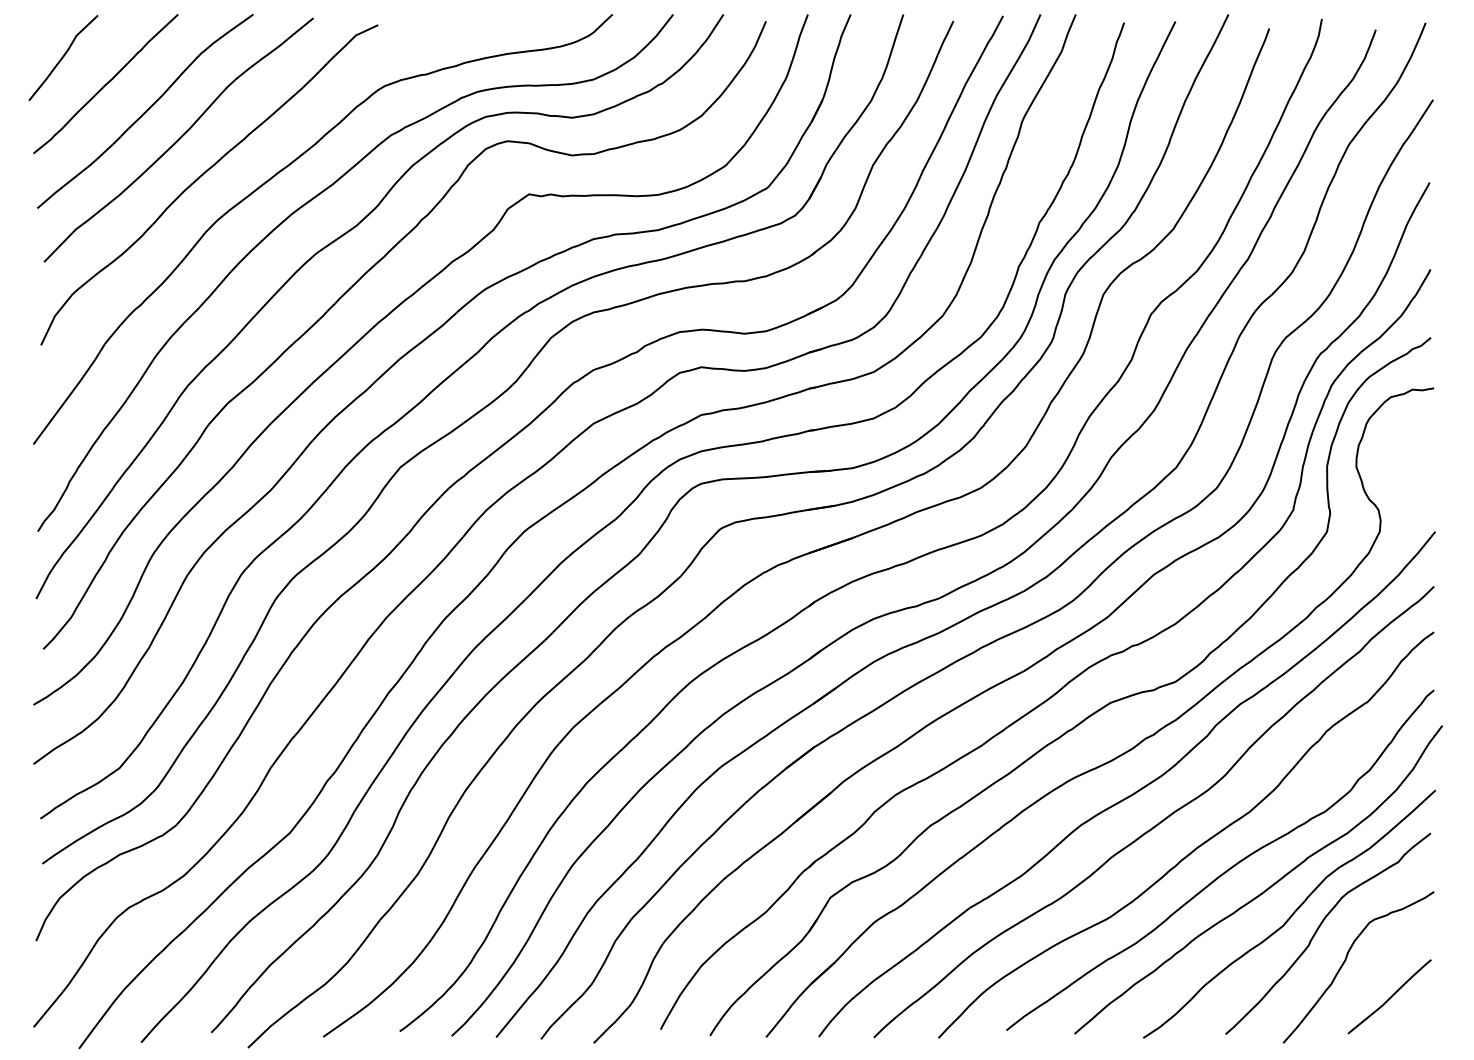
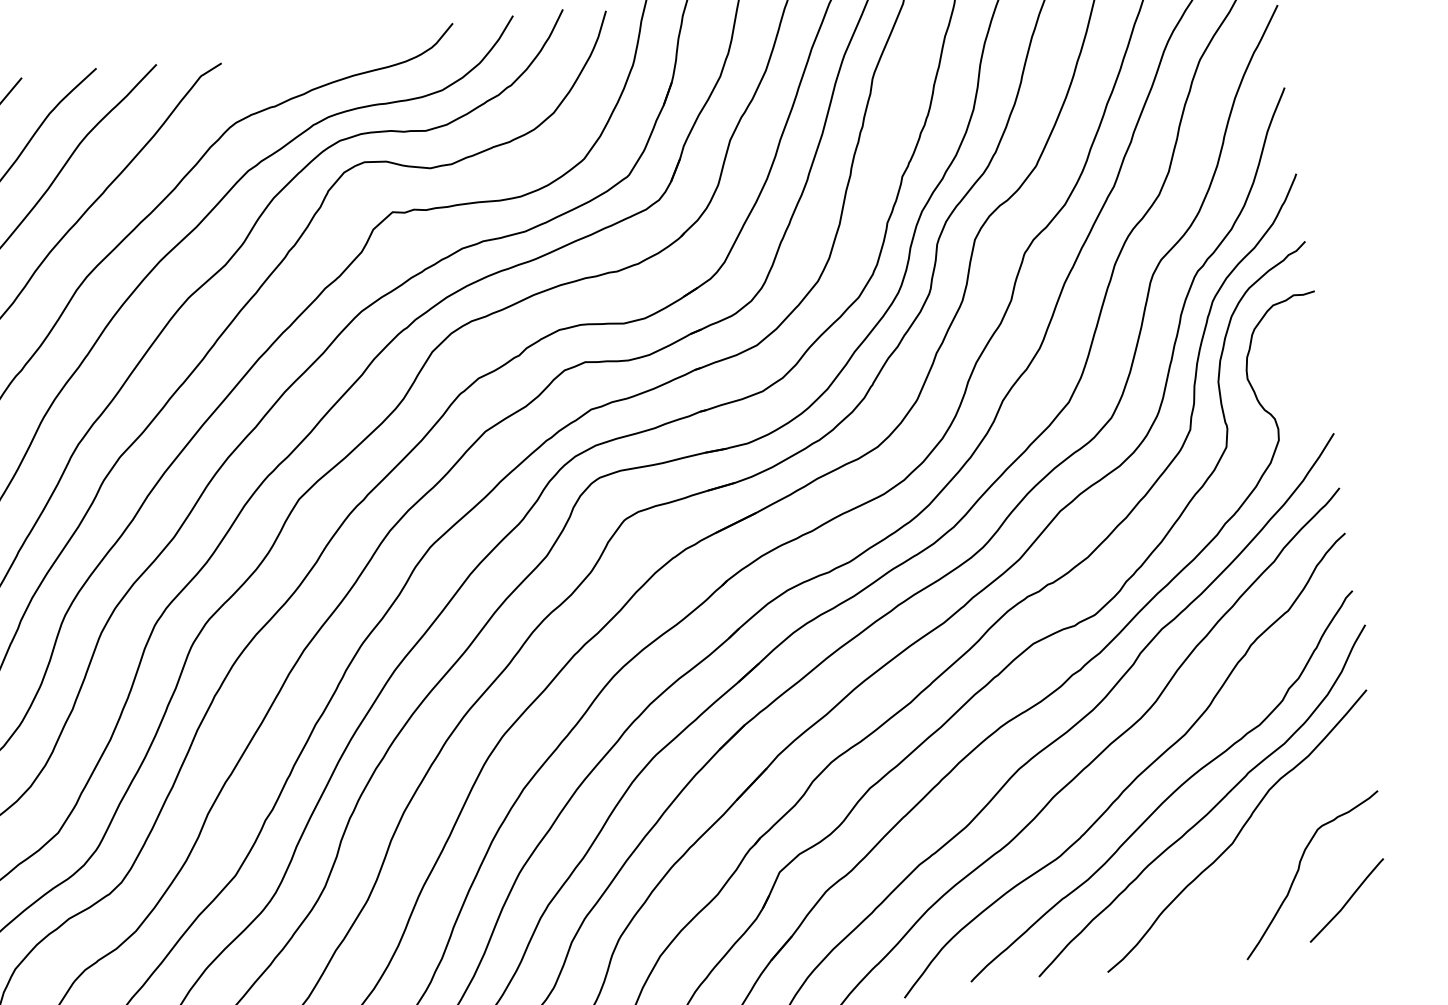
curve: (1319, 928) -> (1268, 841), removed

